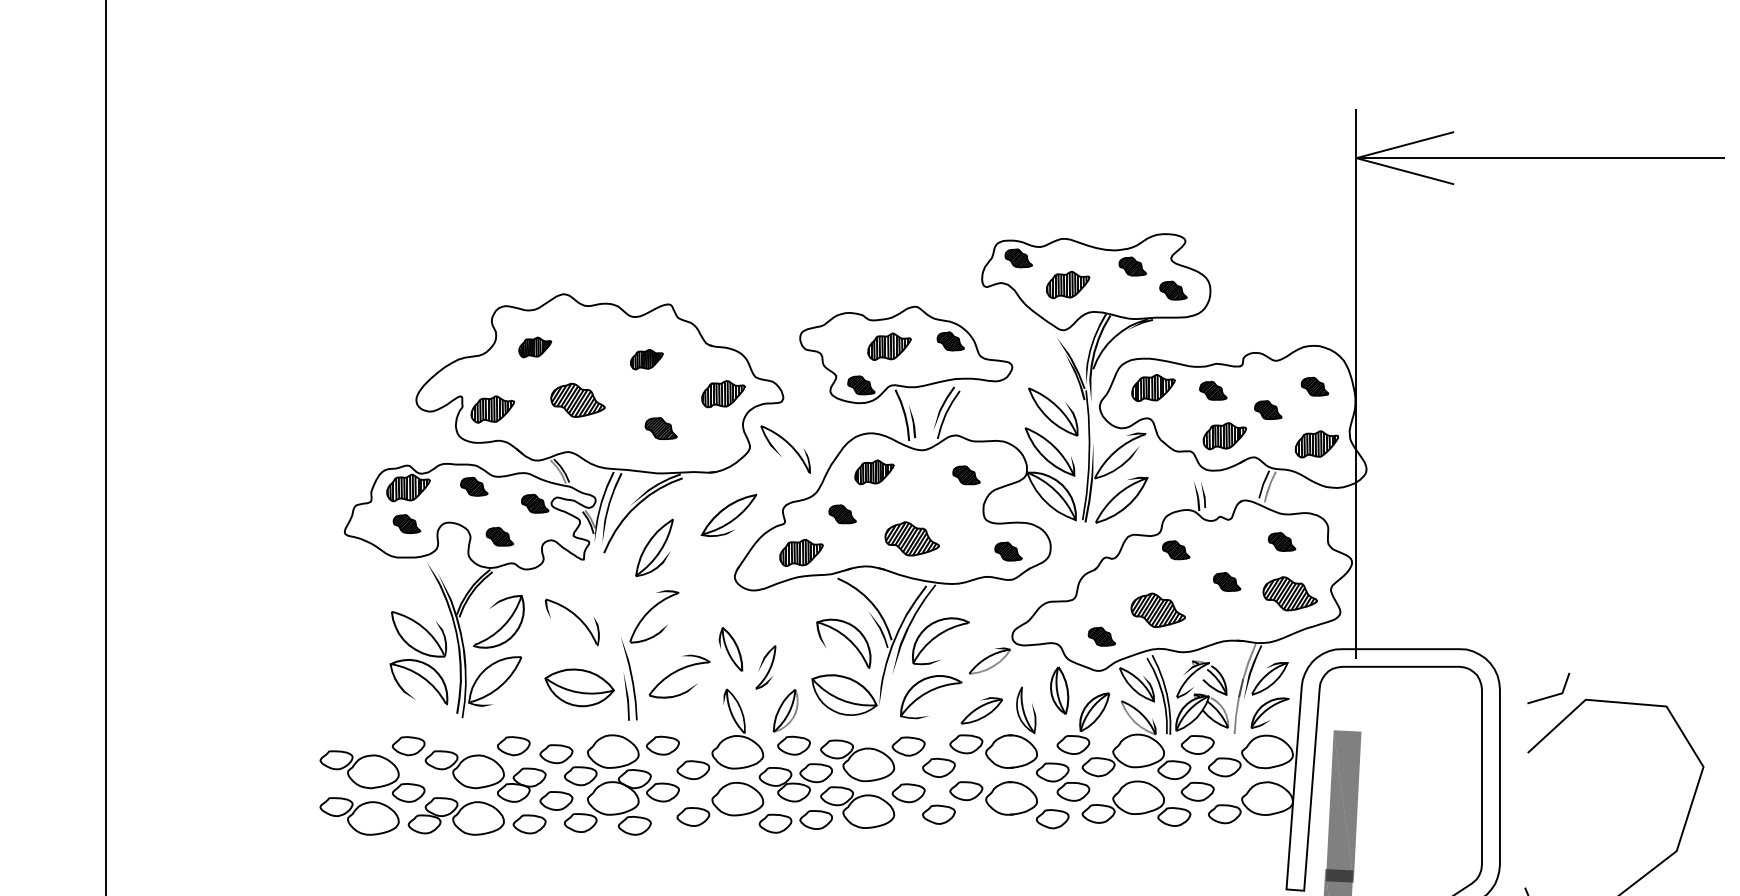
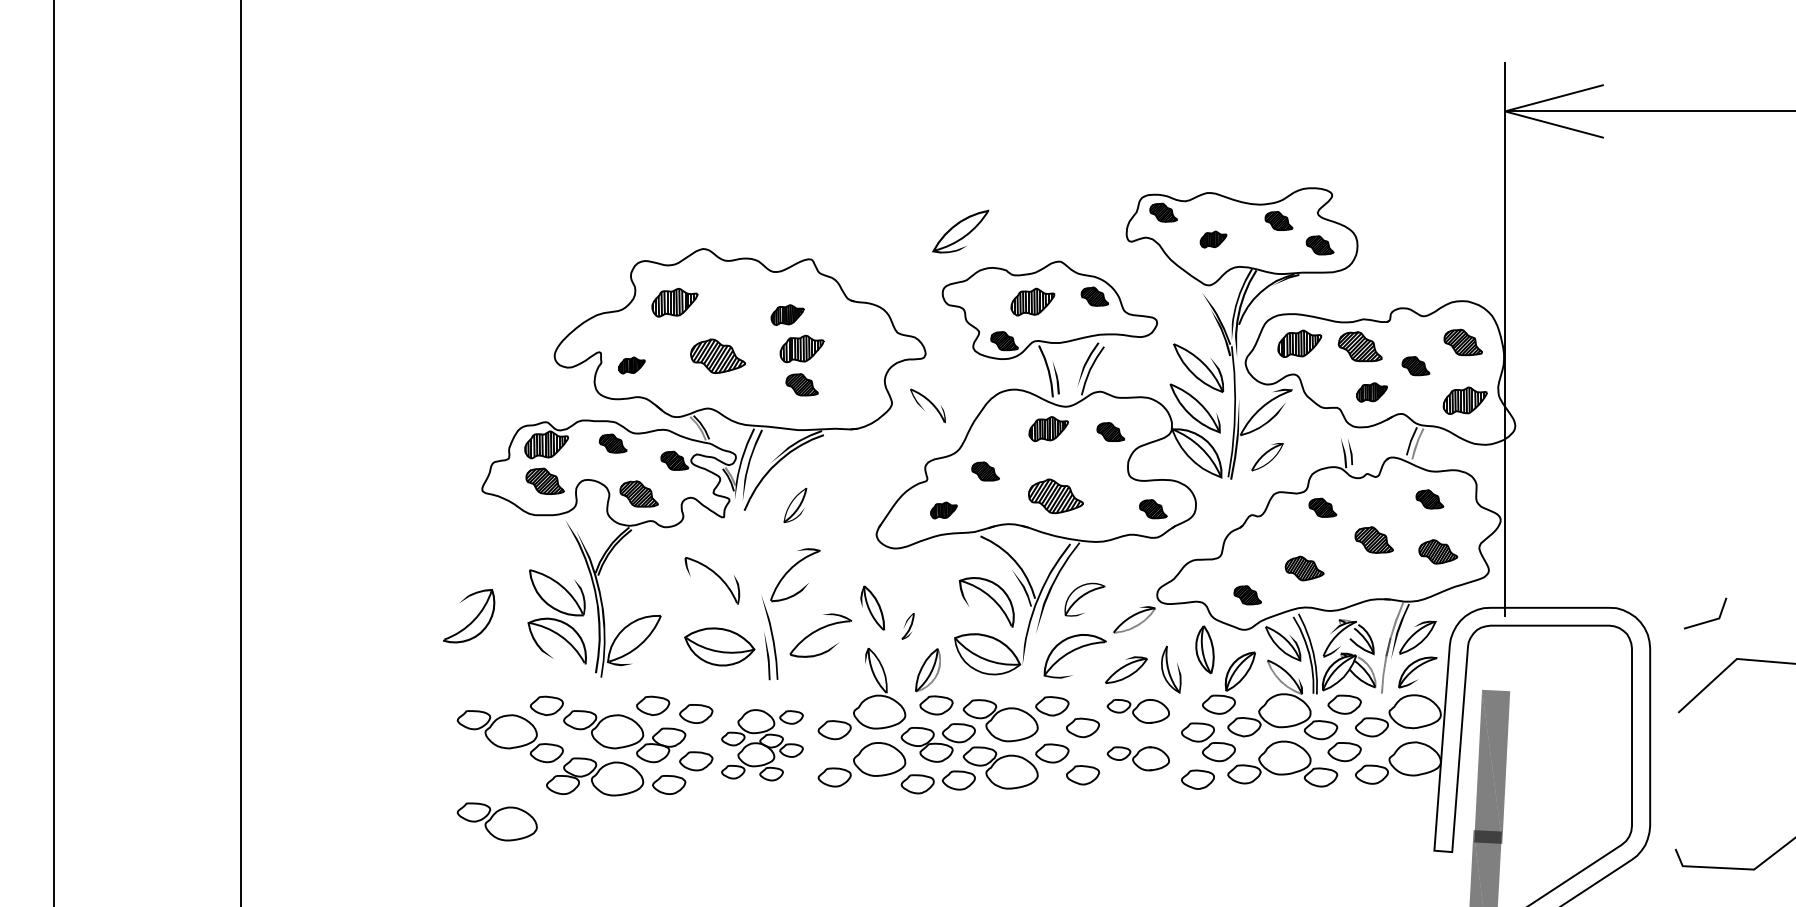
part: (1068, 284) -> (1213, 239), size x0.6
part: (534, 347) -> (674, 302), size x1.4
part: (1314, 386) -> (1462, 342), size x1.4
part: (1213, 390) -> (1360, 346), size x1.6
part: (722, 393) -> (801, 348), moved
part: (492, 409) -> (631, 365), size x0.6
part: (1224, 436) -> (1371, 392), size x0.7
part: (785, 449) -> (927, 405), size x0.7
part: (874, 471) -> (1048, 428), moved
part: (1121, 499) -> (1267, 456), size x0.6
part: (728, 515) -> (960, 231), moved
part: (406, 524) -> (544, 481), size x1.4
part: (499, 537) -> (638, 494), size x1.4
part: (653, 547) -> (794, 505), size x0.6
part: (800, 552) -> (943, 510), size x0.6
part: (1227, 581) -> (1374, 539), size x1.4
part: (1290, 593) -> (1438, 551), size x0.7
part: (1158, 610) -> (1304, 568), size x0.7
part: (499, 622) -> (469, 616), moved
part: (940, 640) -> (1084, 599), size x0.7
part: (765, 667) -> (907, 626), size x0.6
line: (1550, 695) -> (1707, 620), moved
part: (993, 751) -> (1138, 711), size x0.7
part: (621, 785) -> (762, 745), size x0.7
part: (993, 798) -> (1138, 758), size x0.7
part: (358, 816) -> (496, 821), moved

